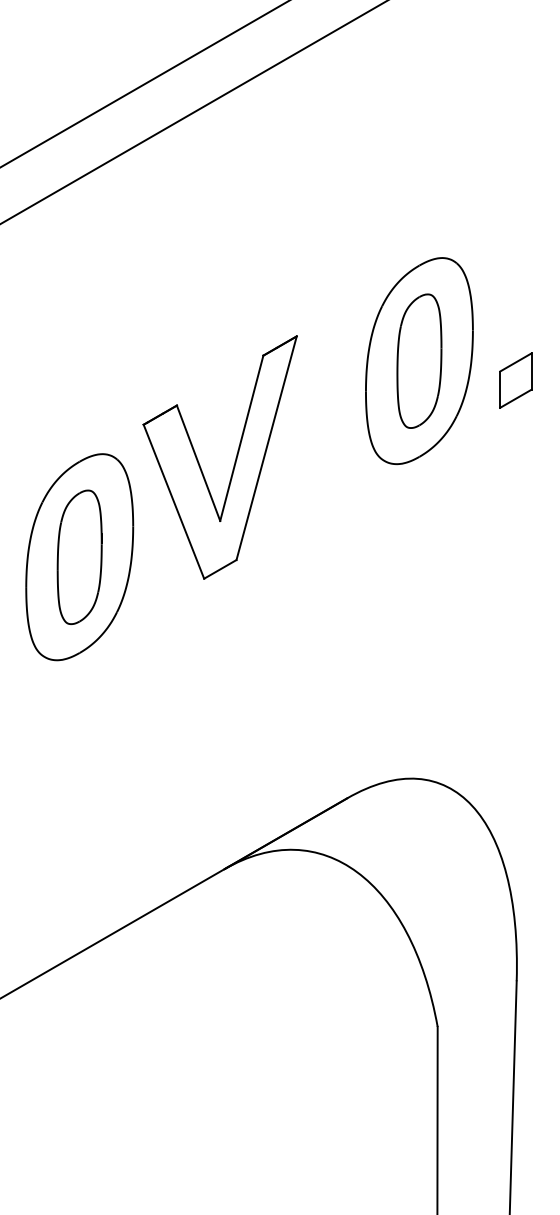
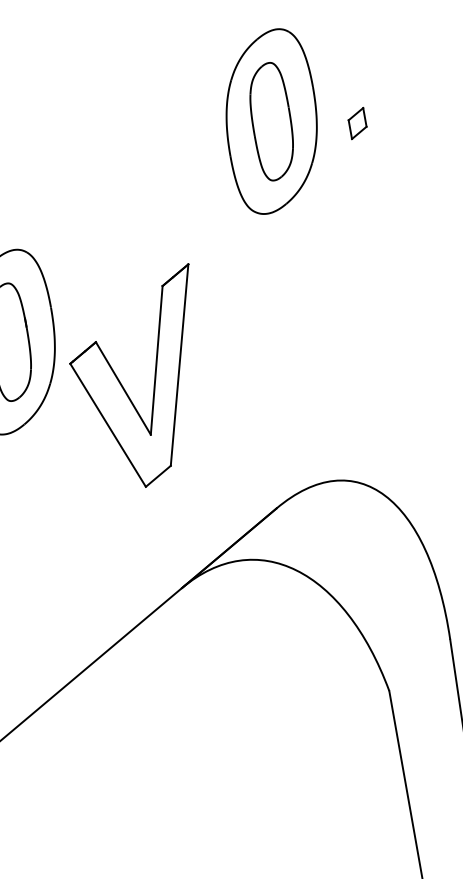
part: (515, 380) -> (357, 123), size x0.6
part: (234, 461) -> (153, 381), moved

